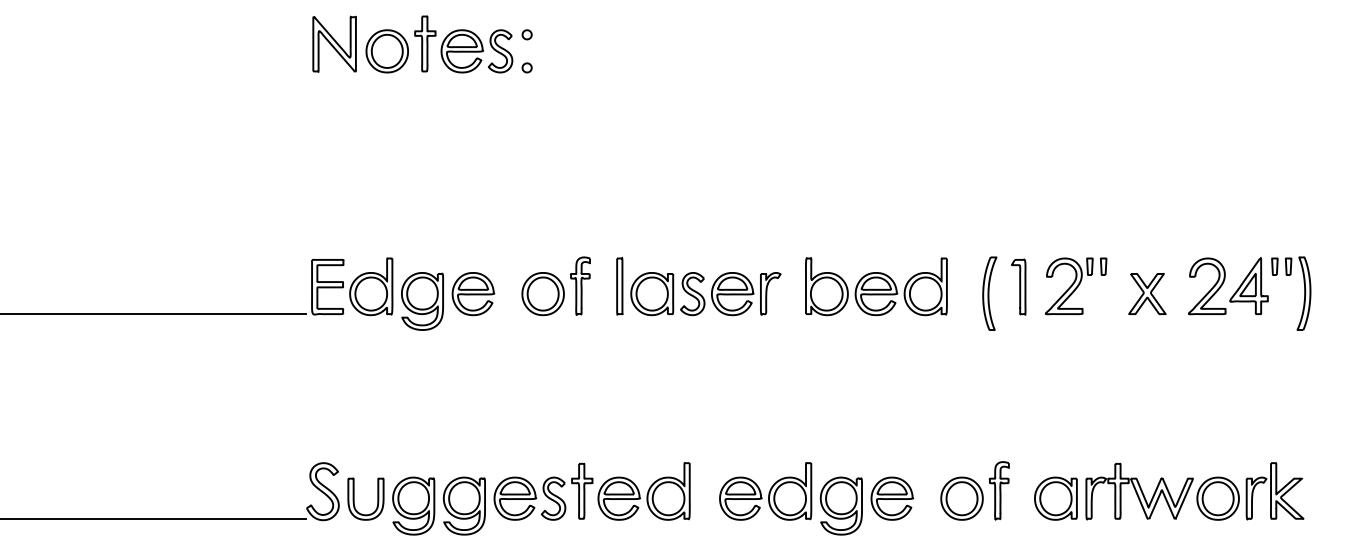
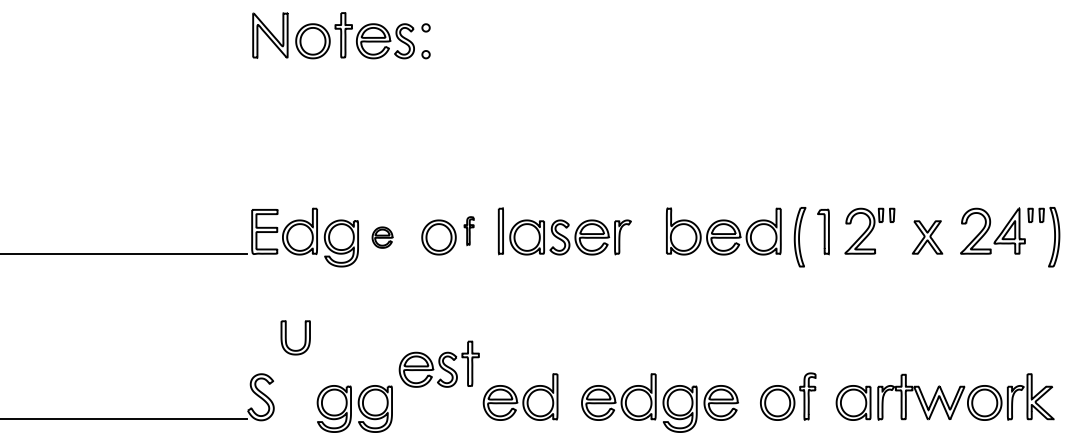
part: (580, 285) -> (469, 230), size x0.6
part: (876, 286) -> (723, 231), moved
part: (473, 294) -> (382, 237), size x0.6
part: (543, 491) -> (439, 363), moved
part: (354, 498) -> (286, 337), moved

